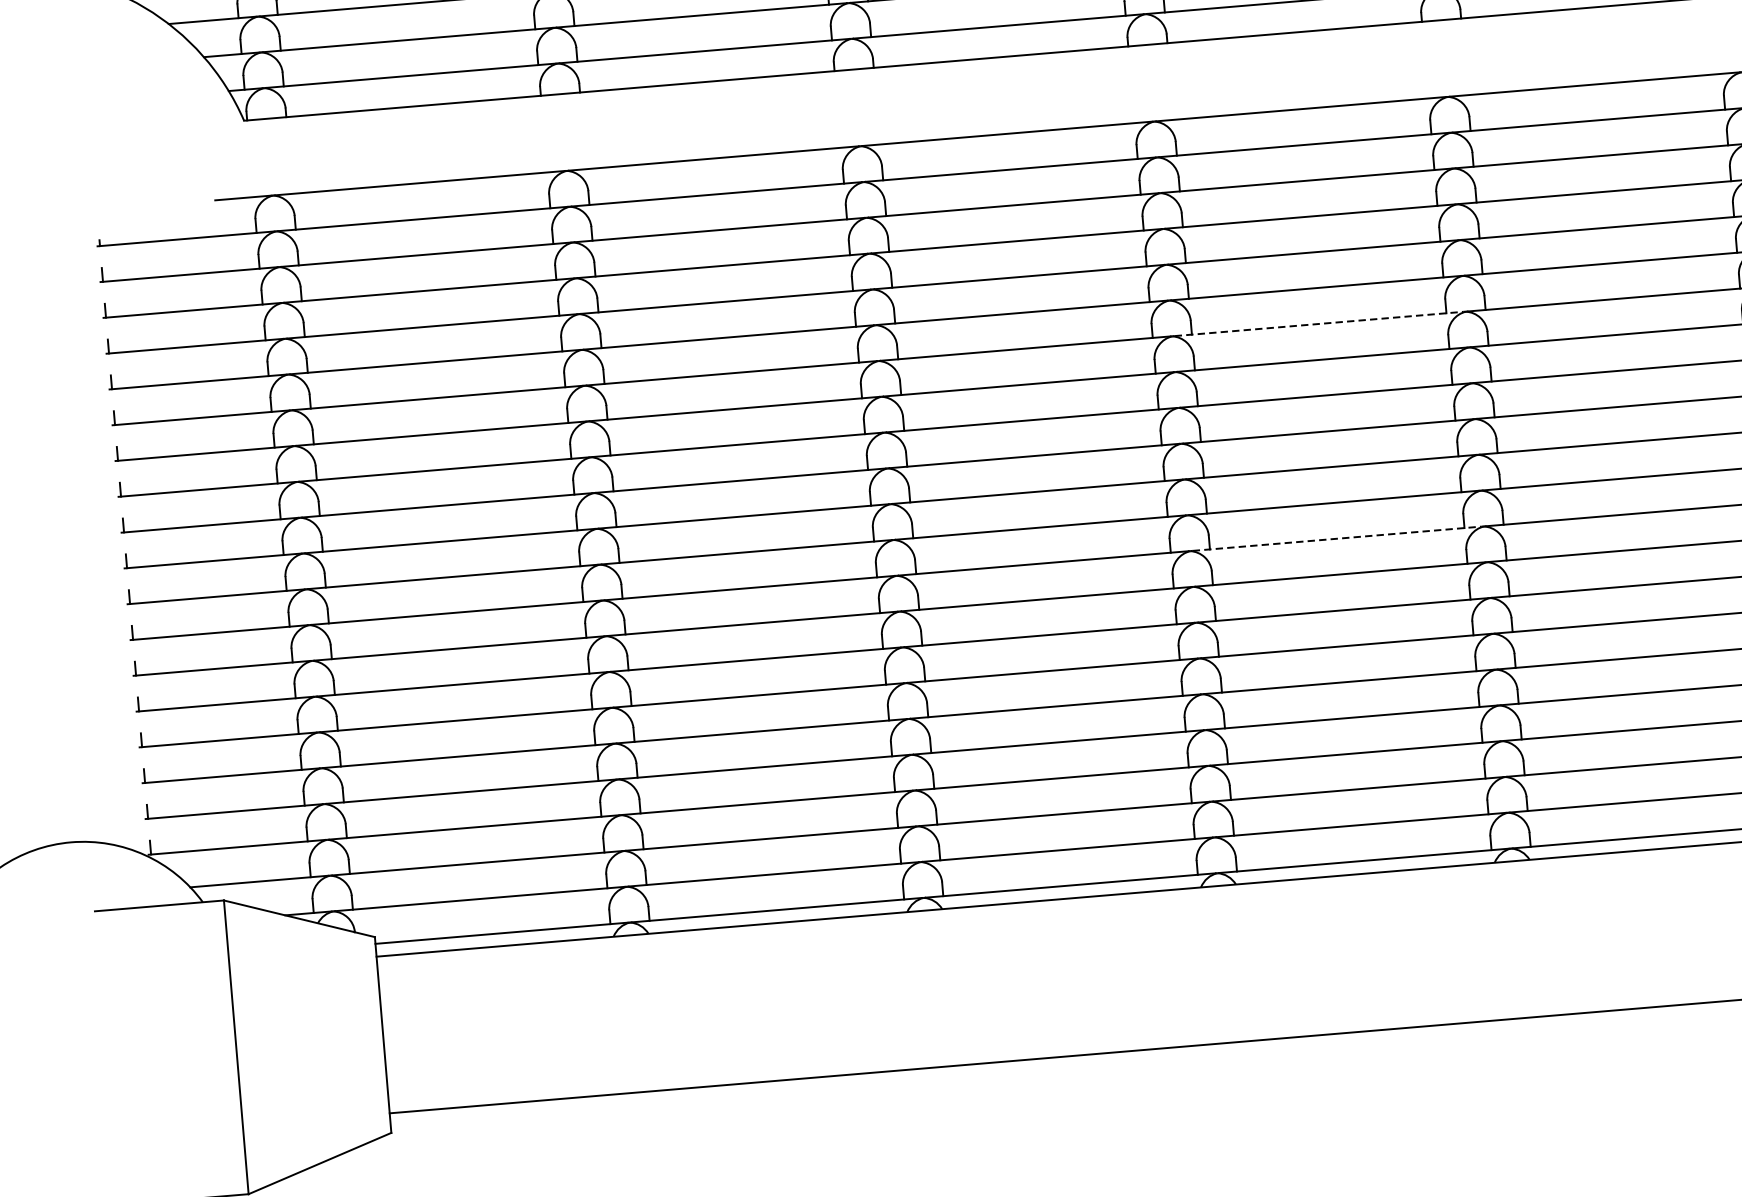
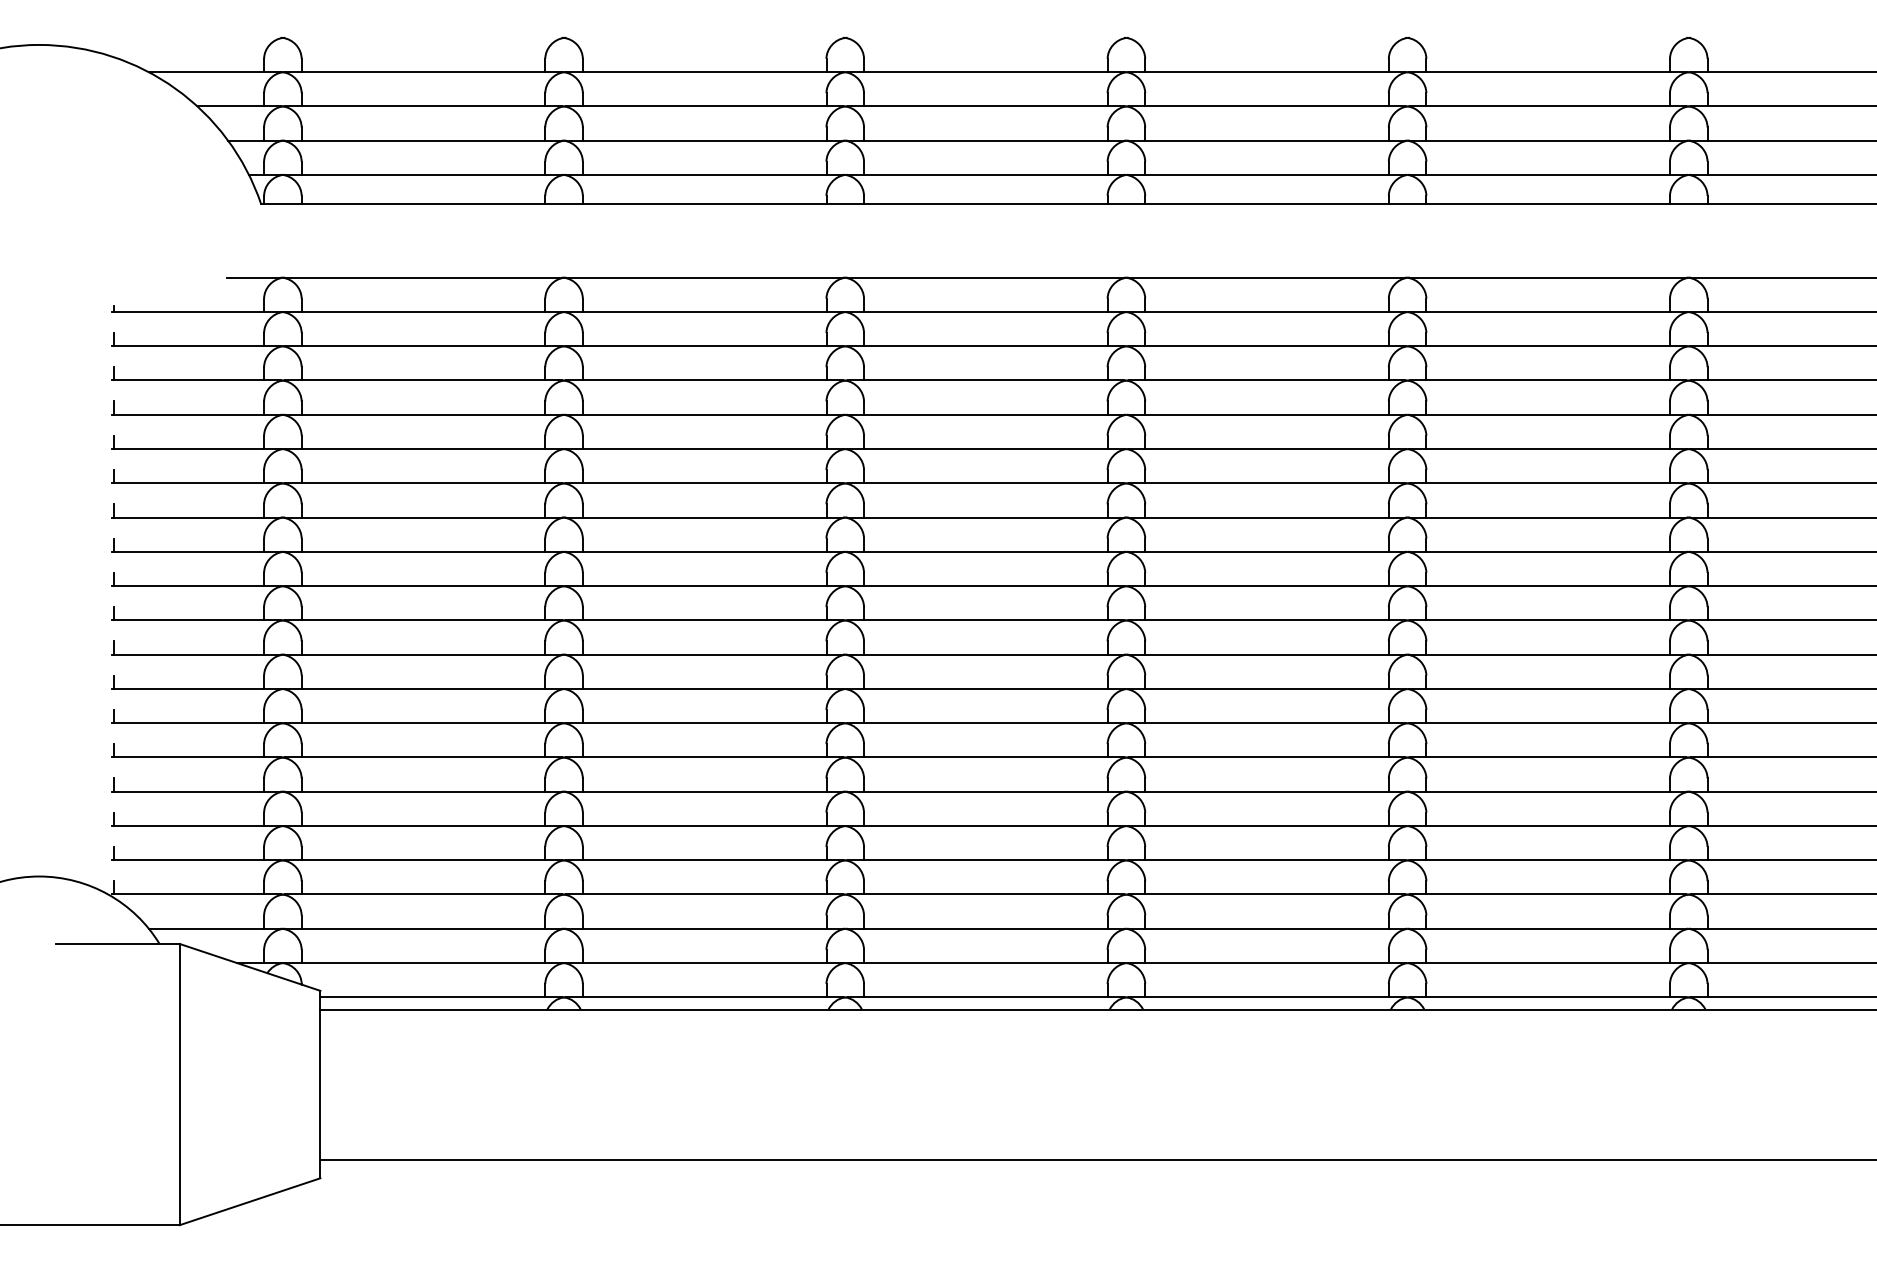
line: (1319, 324) -> (1267, 483), dashed -> solid
line: (1337, 538) -> (1267, 688), dashed -> solid

